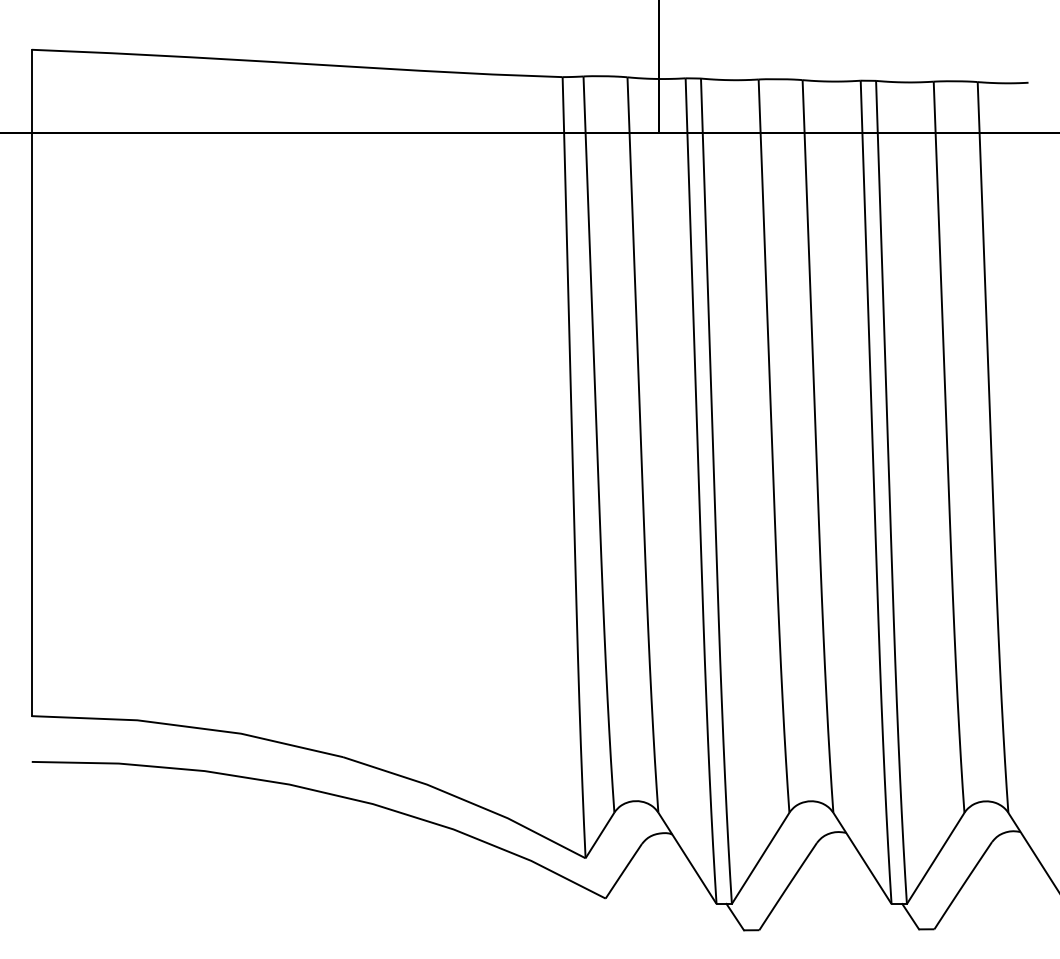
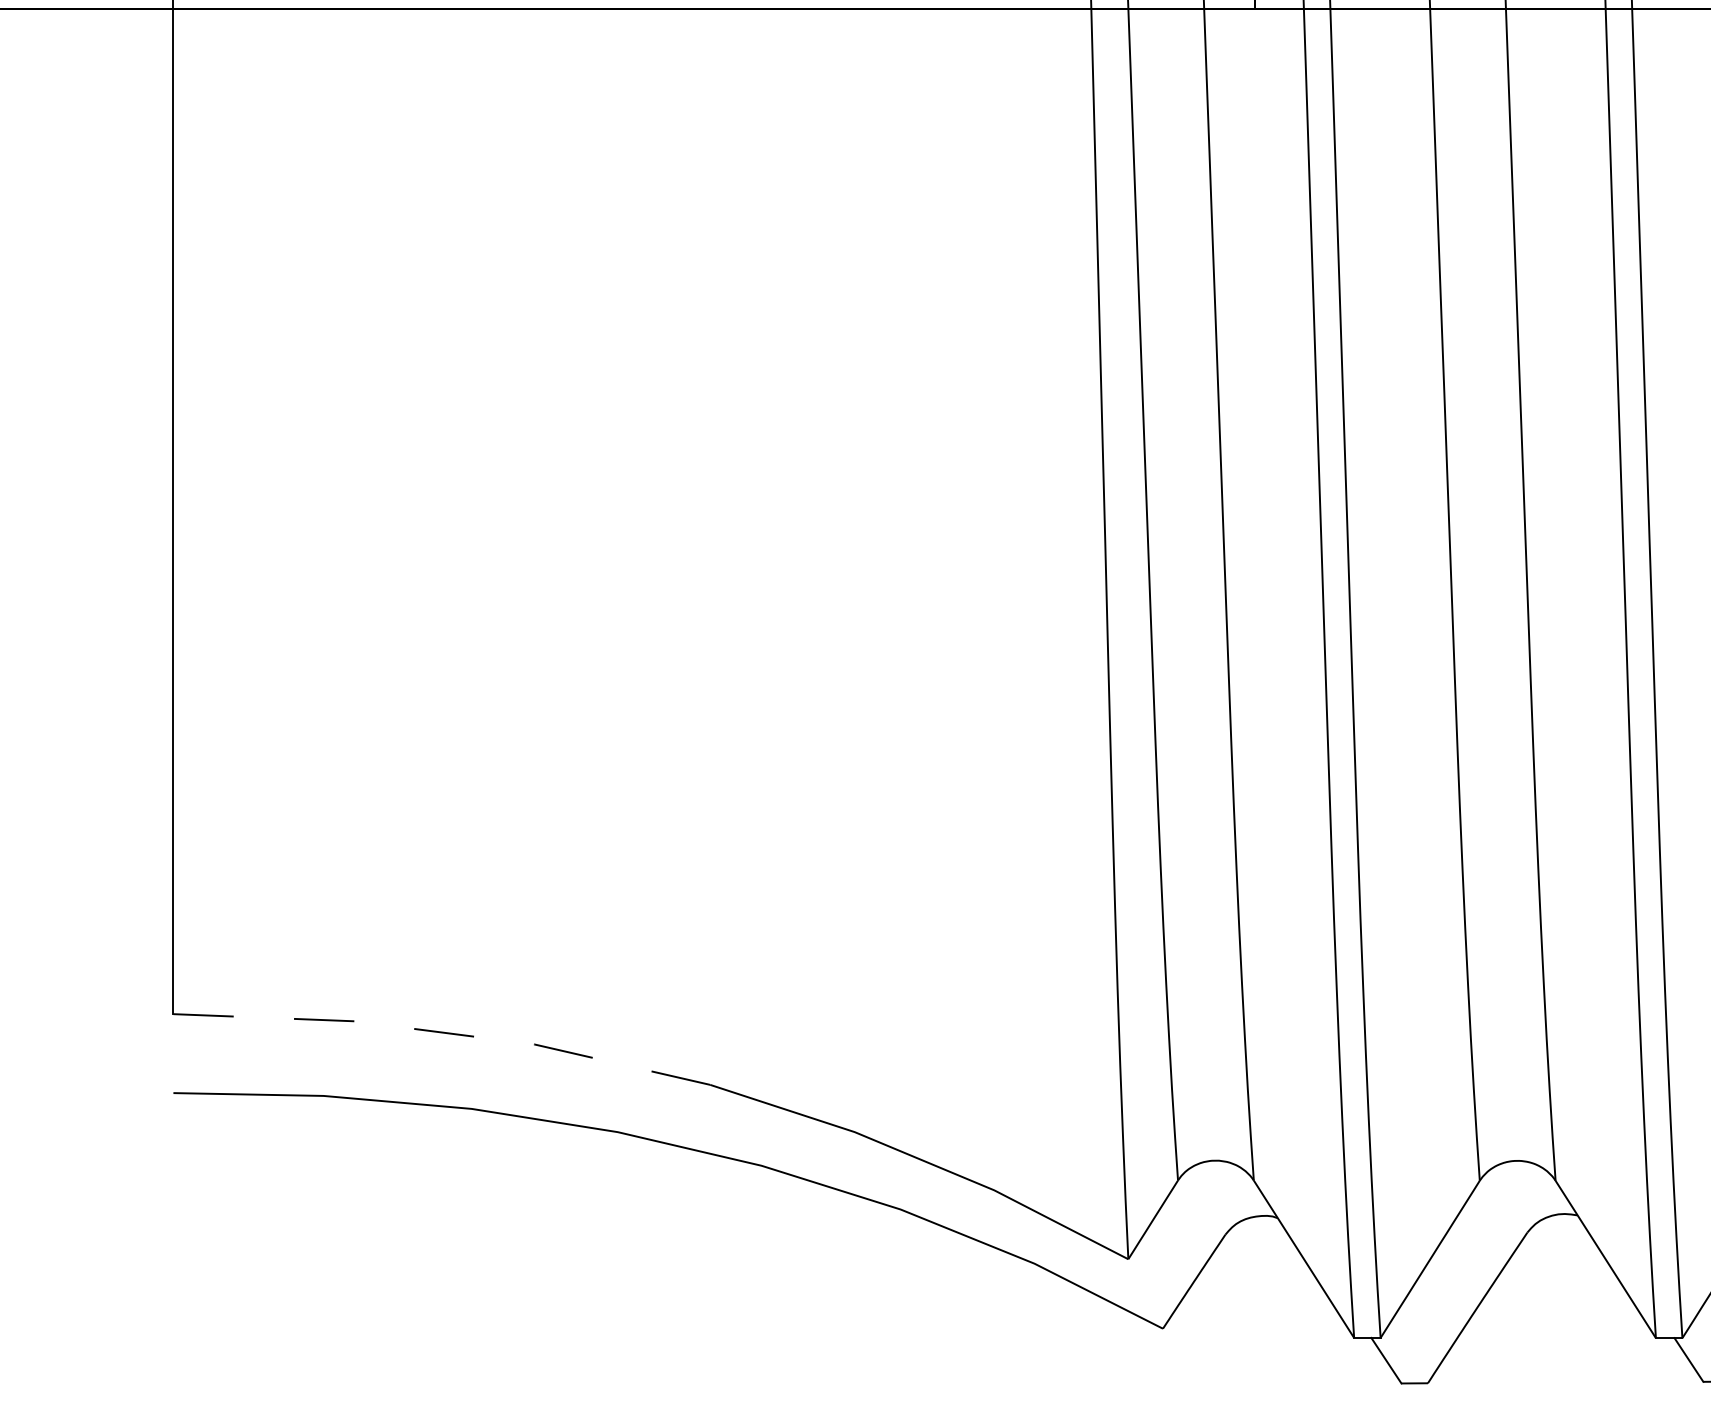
line: (188, 726) -> (443, 1032), solid -> dashed

